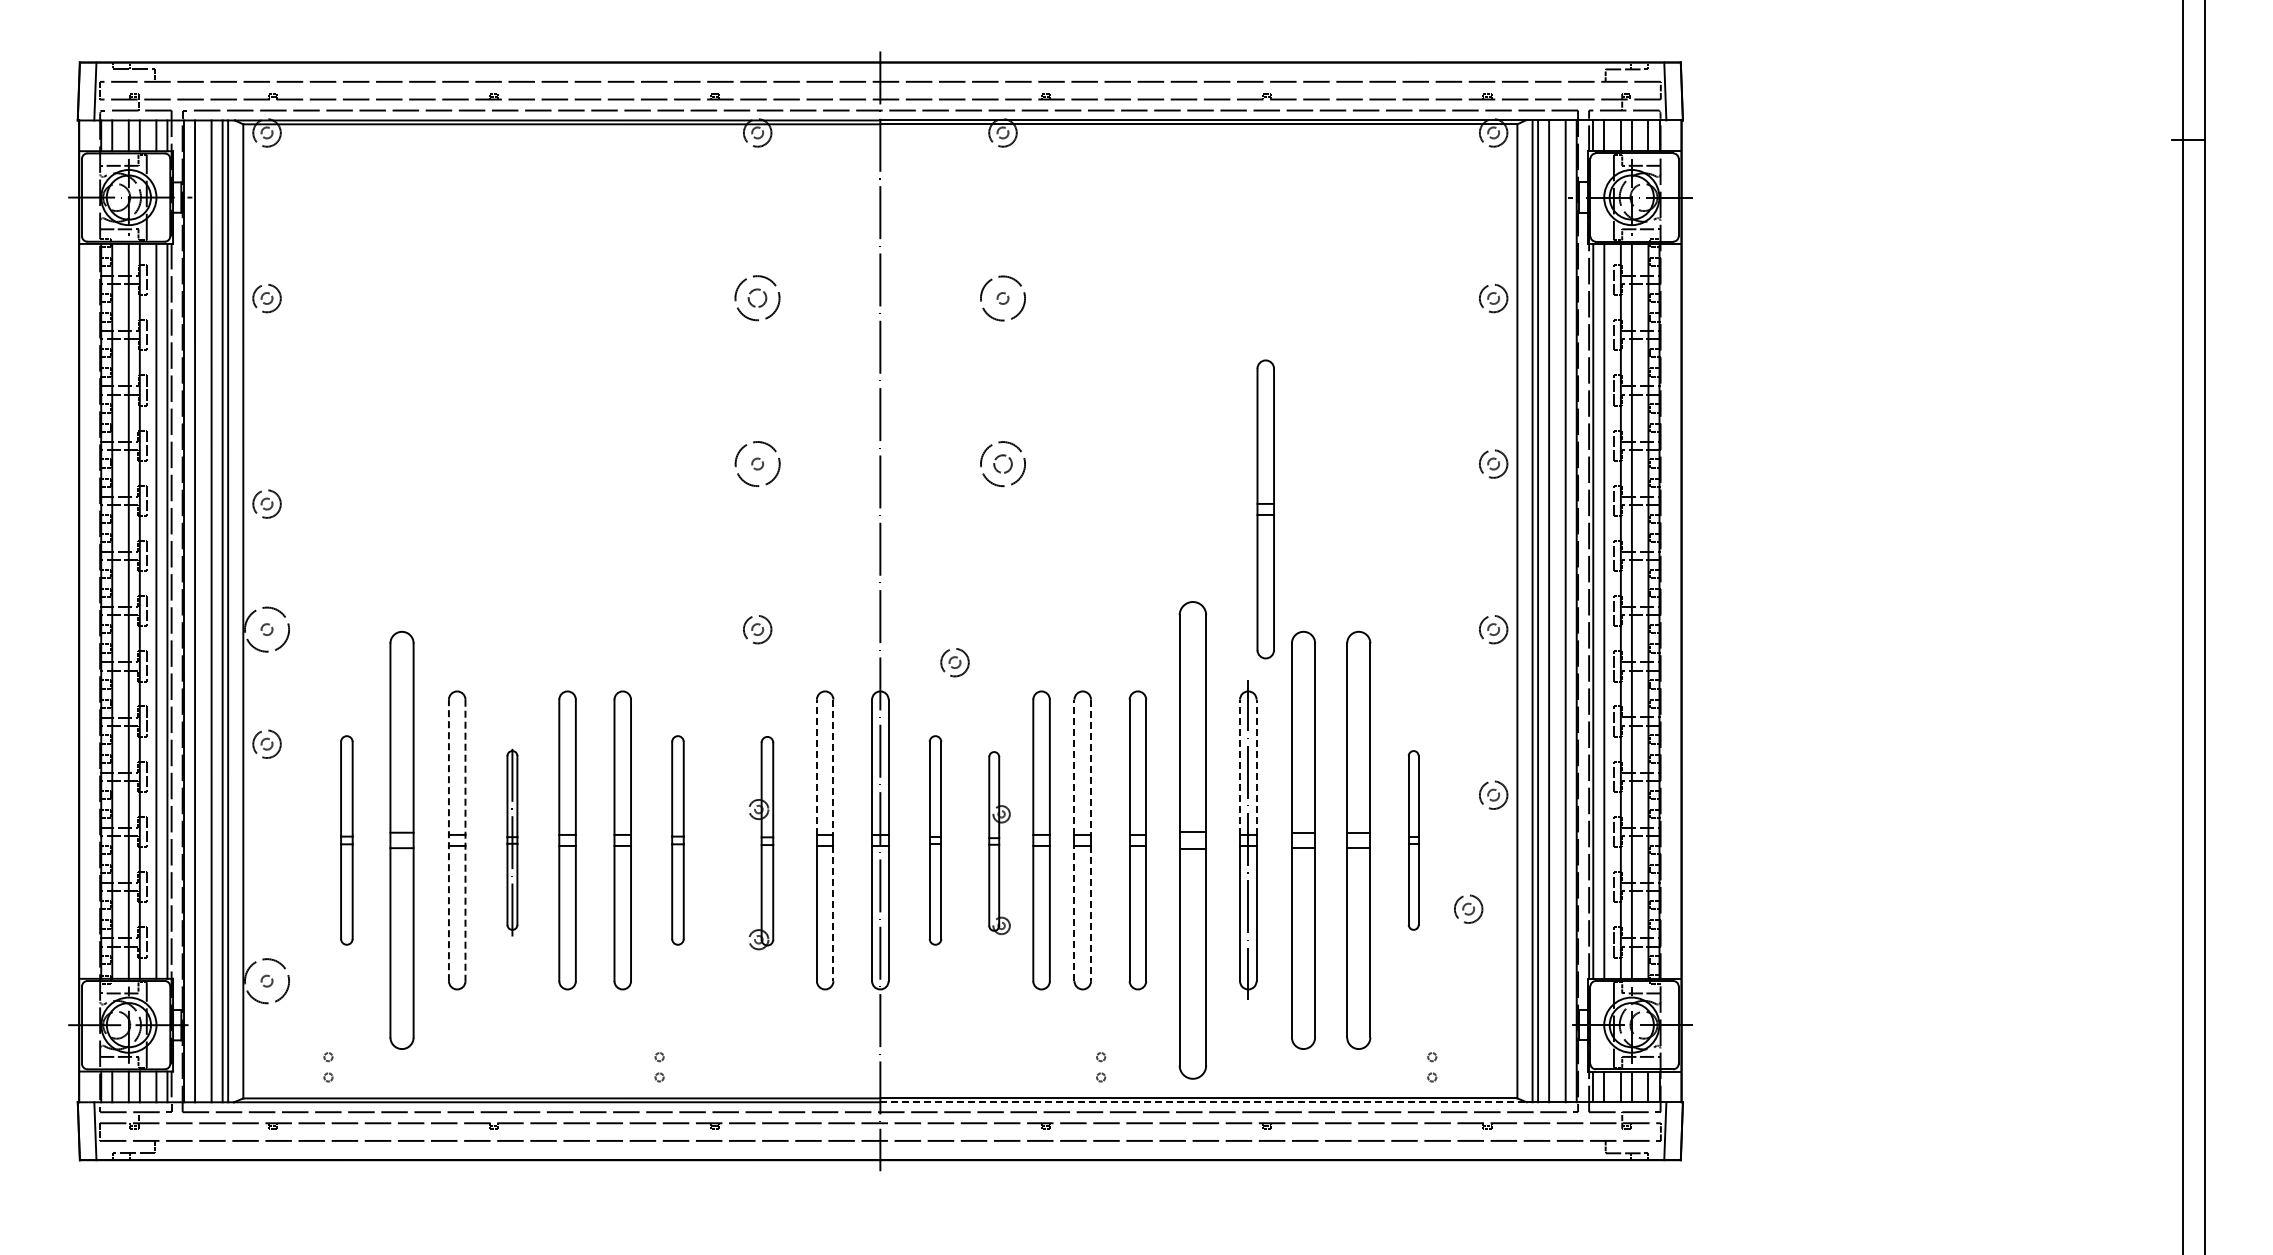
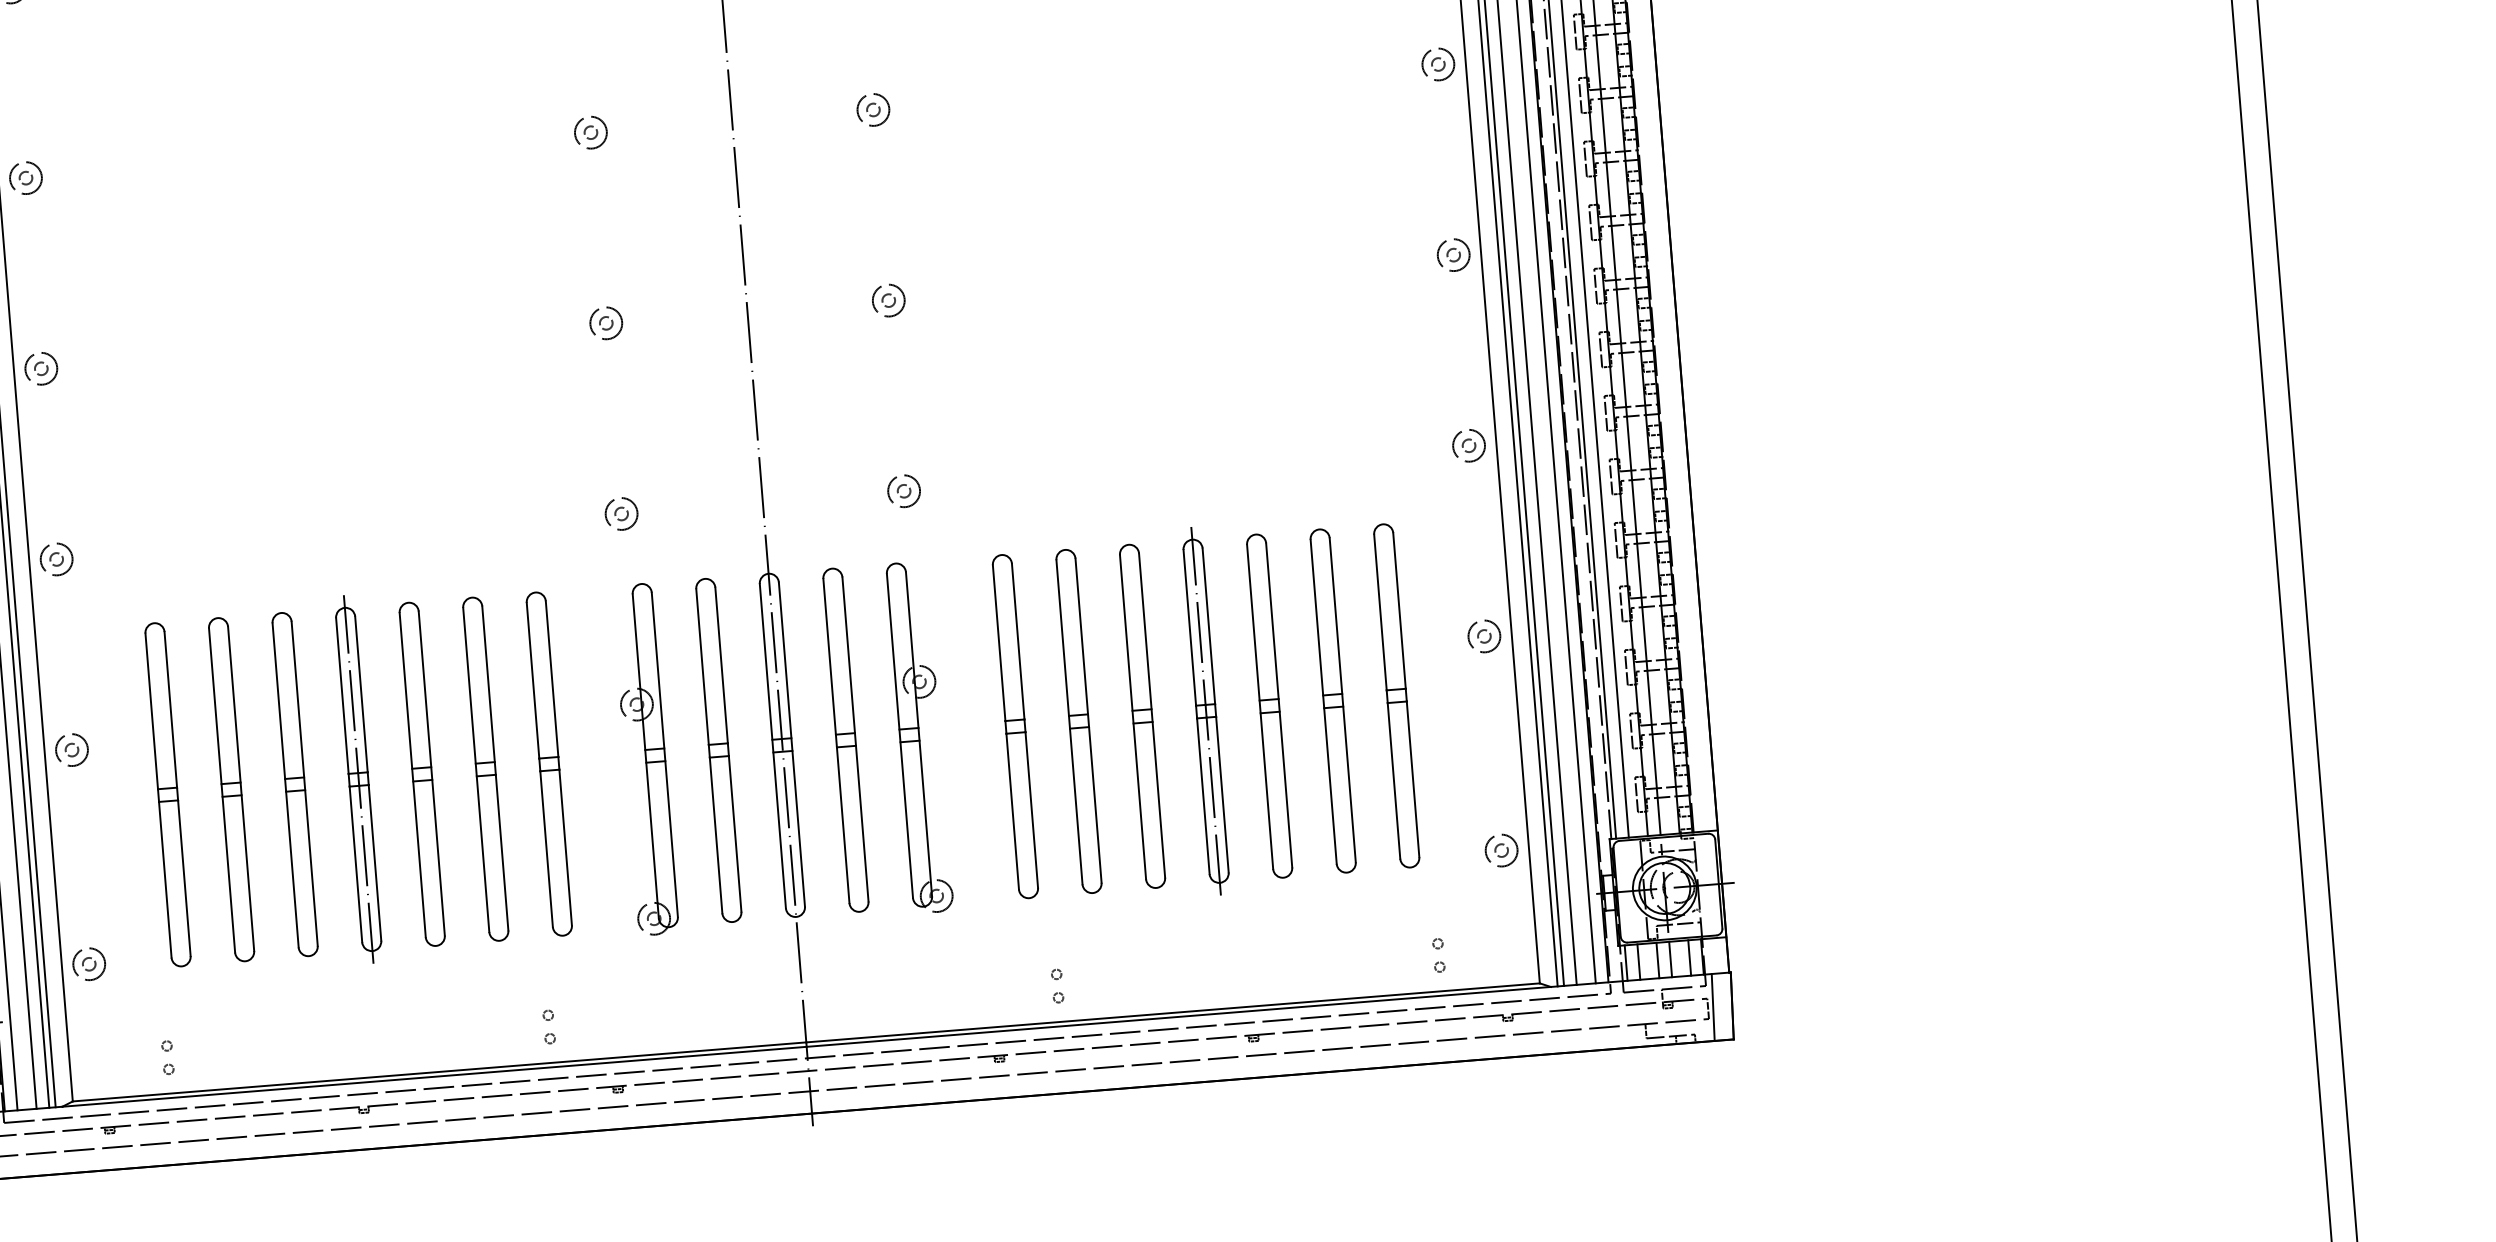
part: (757, 298) -> (590, 132), size x0.62
circle: (1002, 298) -> (872, 110), size x0.62
circle: (757, 463) -> (606, 322), size x0.62
part: (1002, 463) -> (888, 300), size x0.62
part: (266, 503) -> (40, 368), moved
part: (1265, 509) -> (1195, 328), removed
circle: (266, 629) -> (56, 559), size x0.62
part: (954, 662) -> (903, 491), moved
part: (266, 743) -> (71, 749), moved
line: (816, 767) -> (702, 667), dashed -> solid
line: (833, 767) -> (721, 665), dashed -> solid
line: (1074, 767) -> (999, 643), dashed -> solid
line: (1091, 767) -> (1018, 641), dashed -> solid
line: (1240, 767) -> (1190, 628), dashed -> solid
line: (1256, 767) -> (1208, 626), dashed -> solid
part: (346, 840) -> (167, 794), size x1.43
part: (401, 840) -> (231, 789), size x0.71
line: (448, 840) -> (285, 785), dashed -> solid
line: (465, 840) -> (304, 783), dashed -> solid
part: (512, 840) -> (358, 779), size x1.67
part: (677, 840) -> (548, 764), size x1.43
part: (935, 840) -> (845, 740), size x1.43
part: (1041, 840) -> (967, 730), removed
part: (1193, 840) -> (1142, 716), size x0.62
part: (1303, 840) -> (1269, 706), size x0.71
part: (1358, 840) -> (1332, 701), size x0.71
part: (1413, 840) -> (1396, 696), size x1.67
part: (761, 842) -> (645, 758), size x1.43
part: (999, 842) -> (919, 736), size x1.67
part: (1468, 908) -> (1501, 849), moved
line: (833, 913) -> (735, 833), dashed -> solid
line: (1074, 913) -> (1012, 811), dashed -> solid
line: (1091, 913) -> (1032, 809), dashed -> solid
circle: (266, 980) -> (88, 963), size x0.62
line: (1204, 1102) -> (1179, 1017), dashed -> solid

